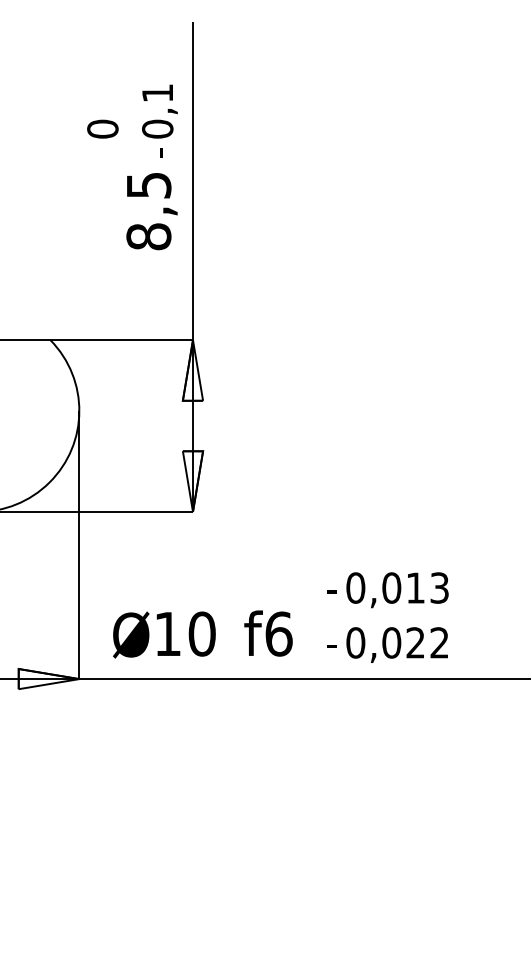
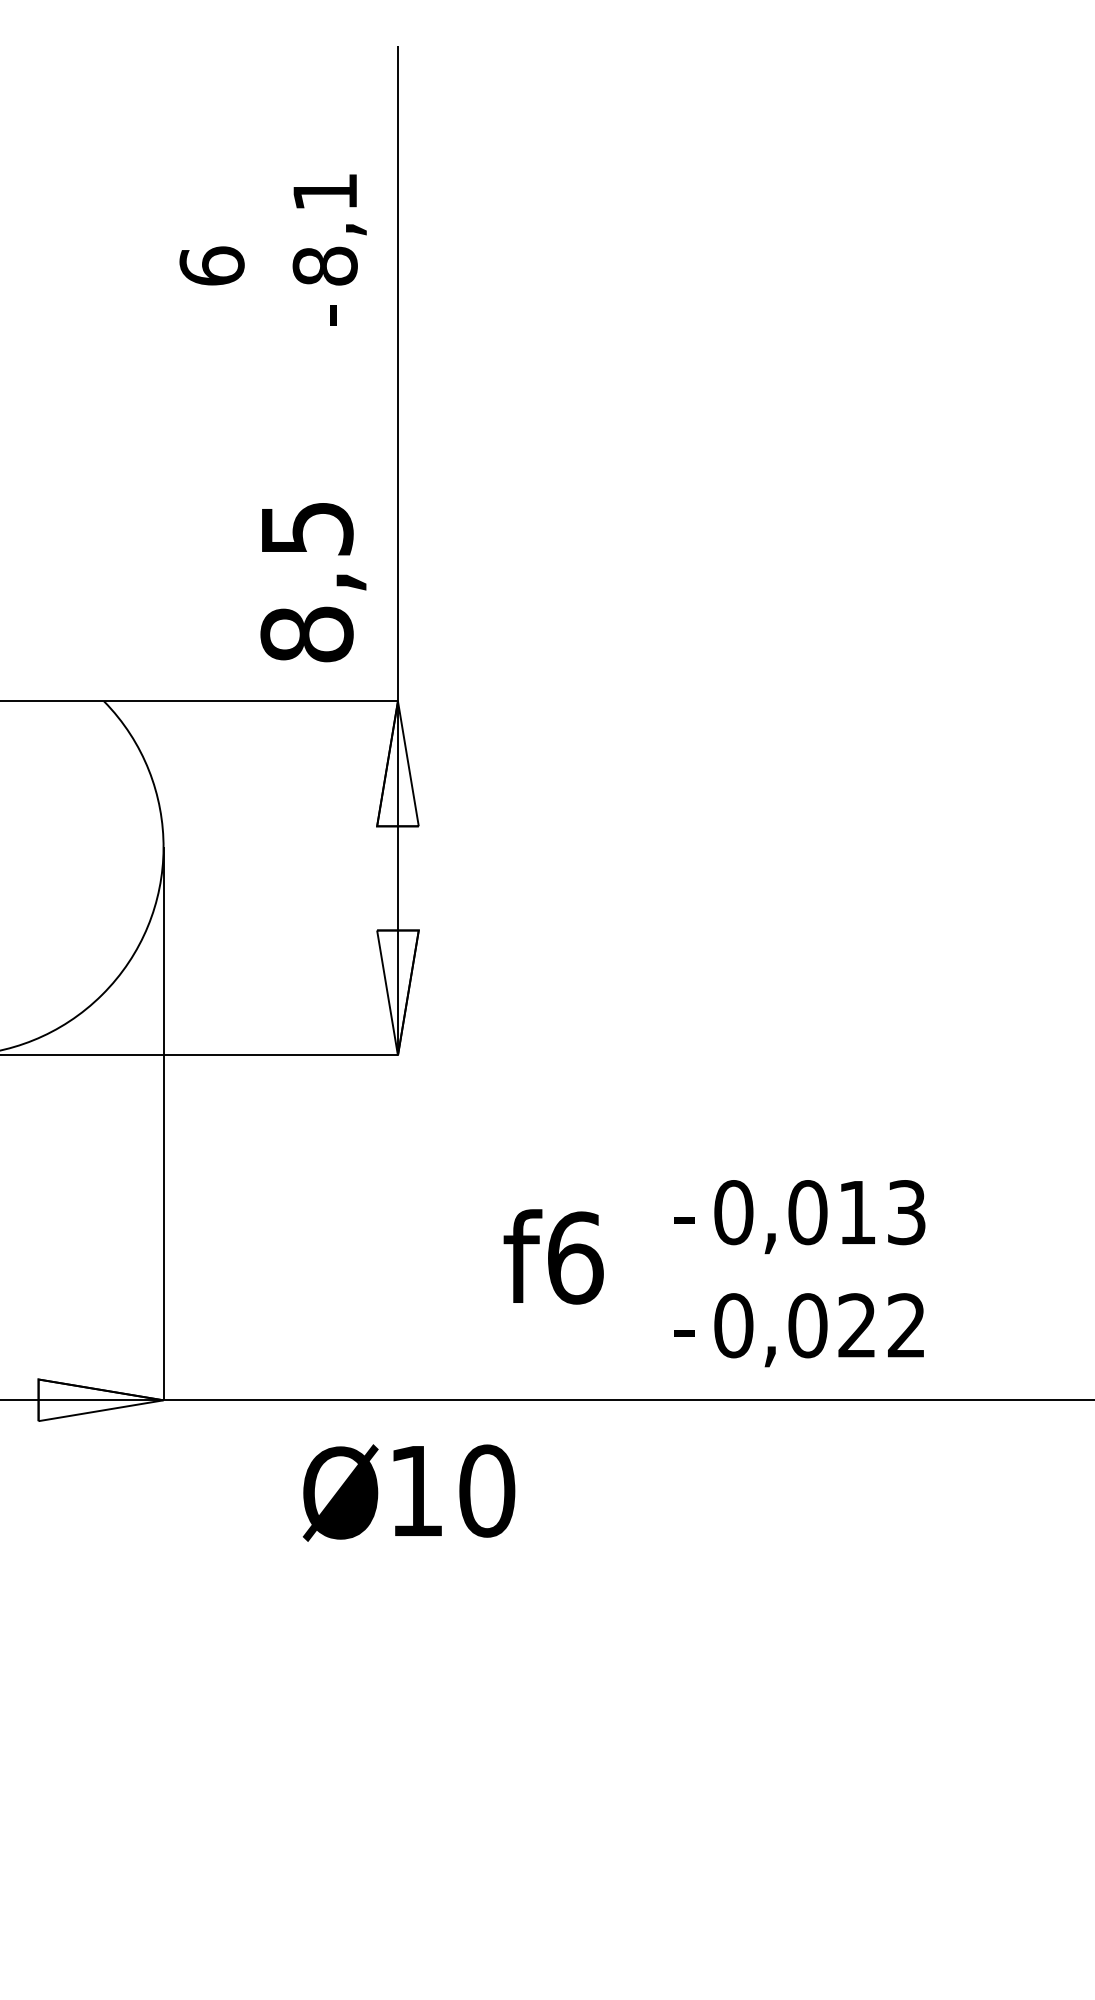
text: (102, 128) -> (211, 264), 0 -> 6
text: (157, 128) -> (324, 264), 0,1 -> 8,1
text: (151, 211) -> (312, 582), moved
text: (268, 633) -> (553, 1256), moved
text: (164, 634) -> (409, 1491), moved

